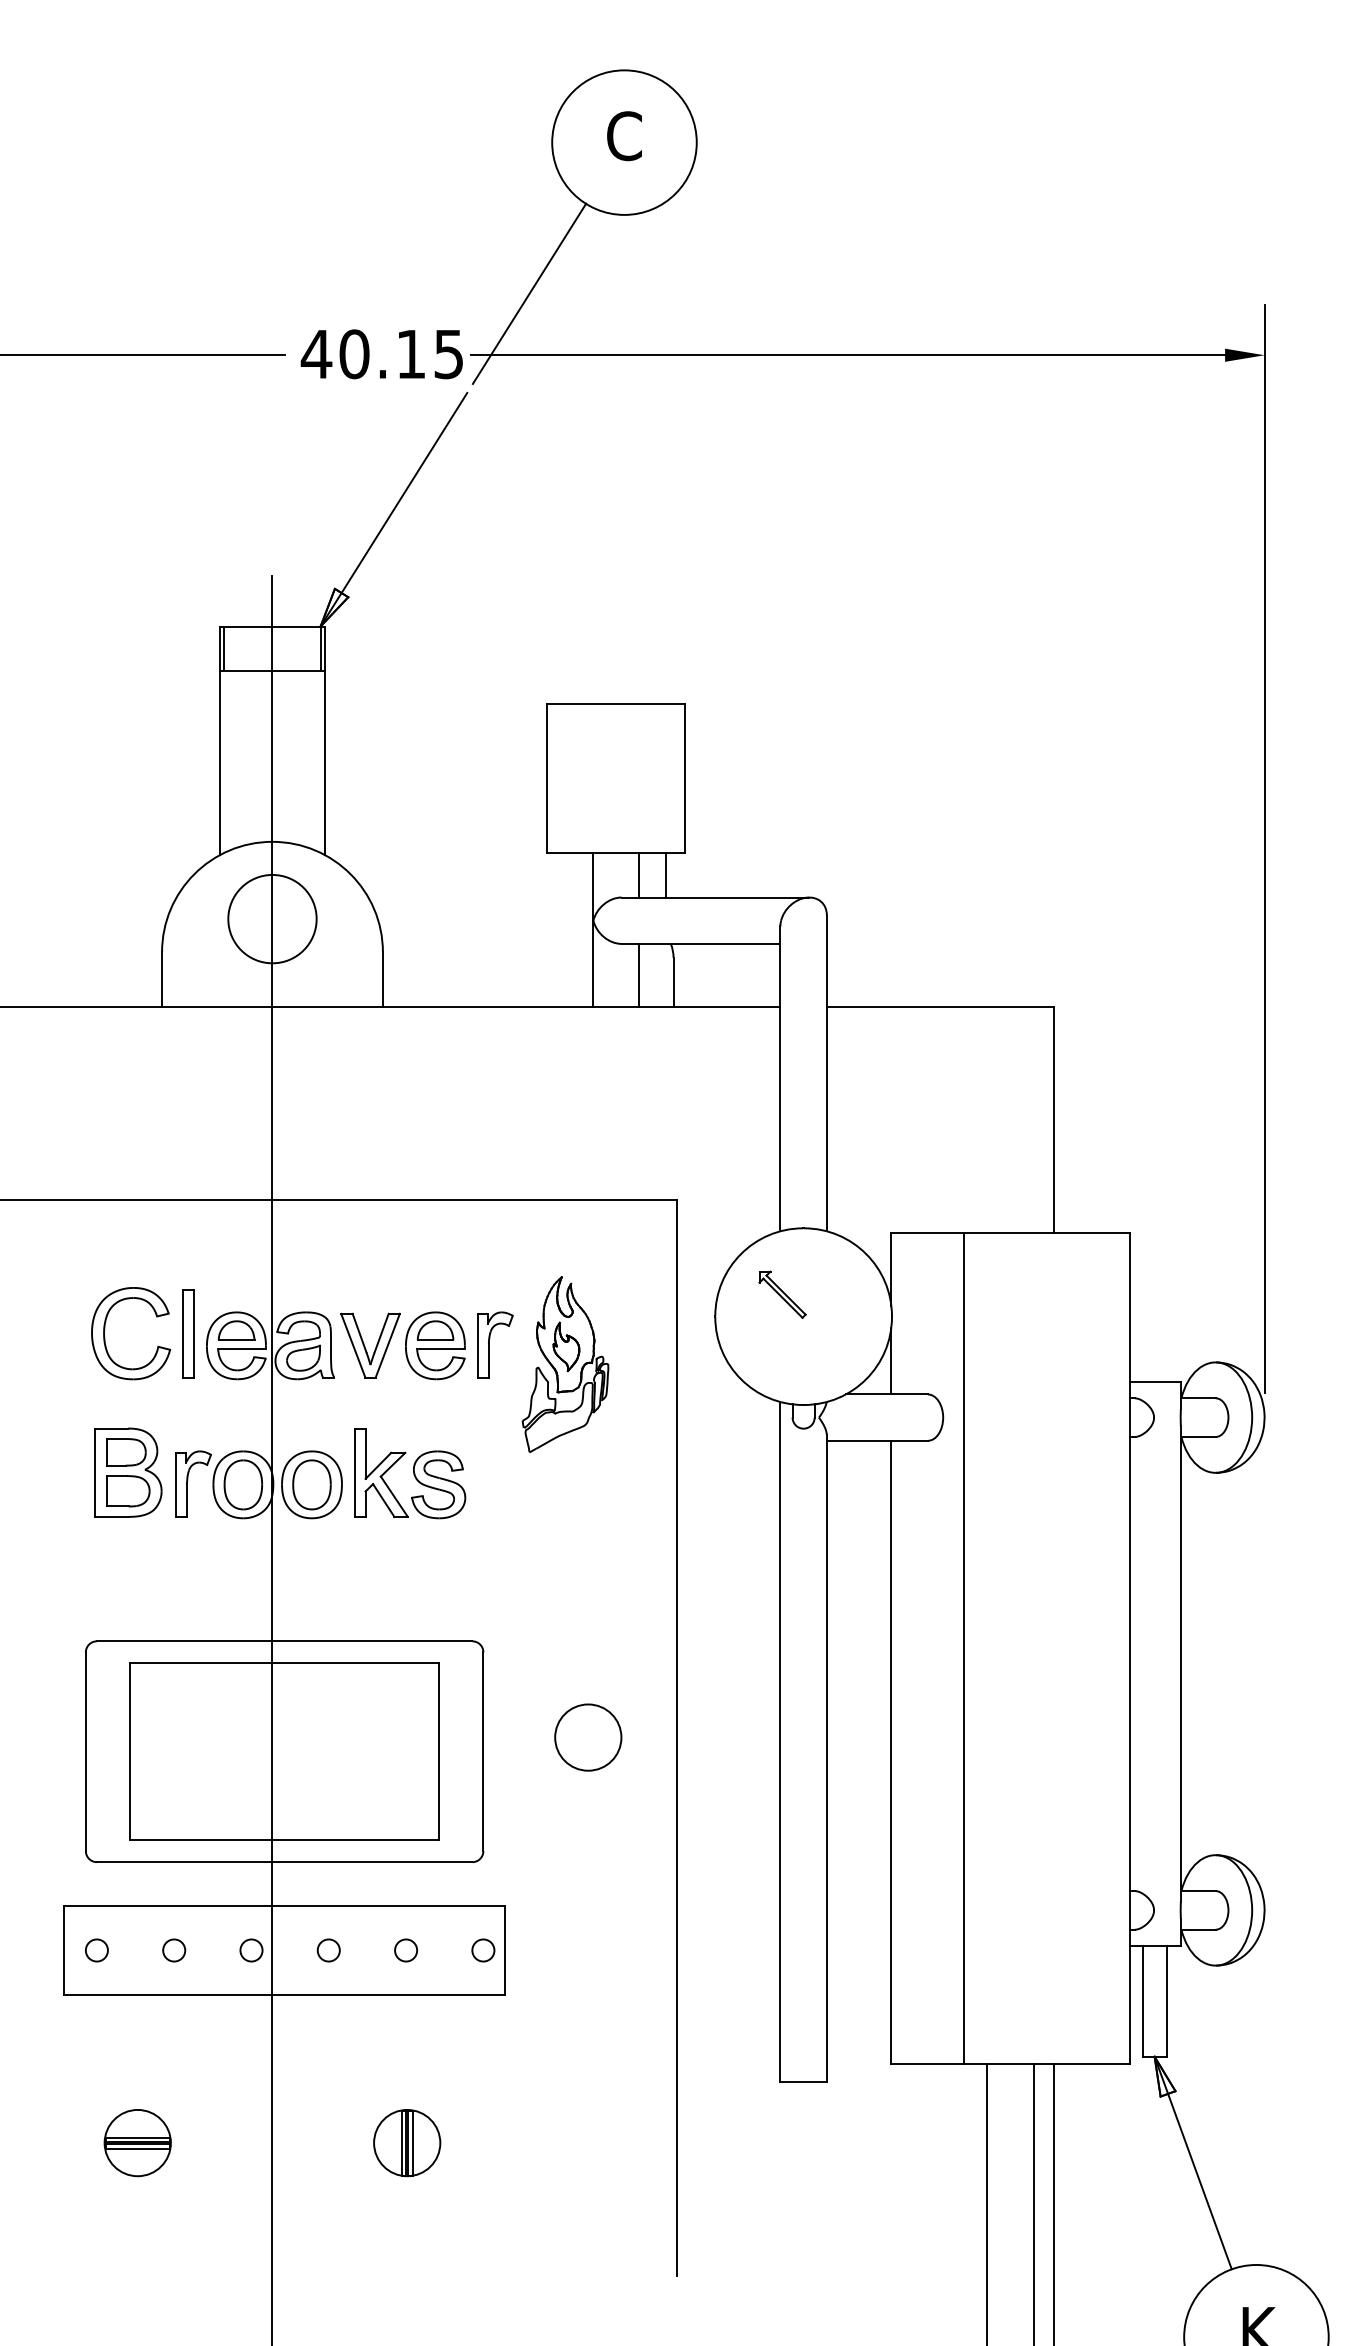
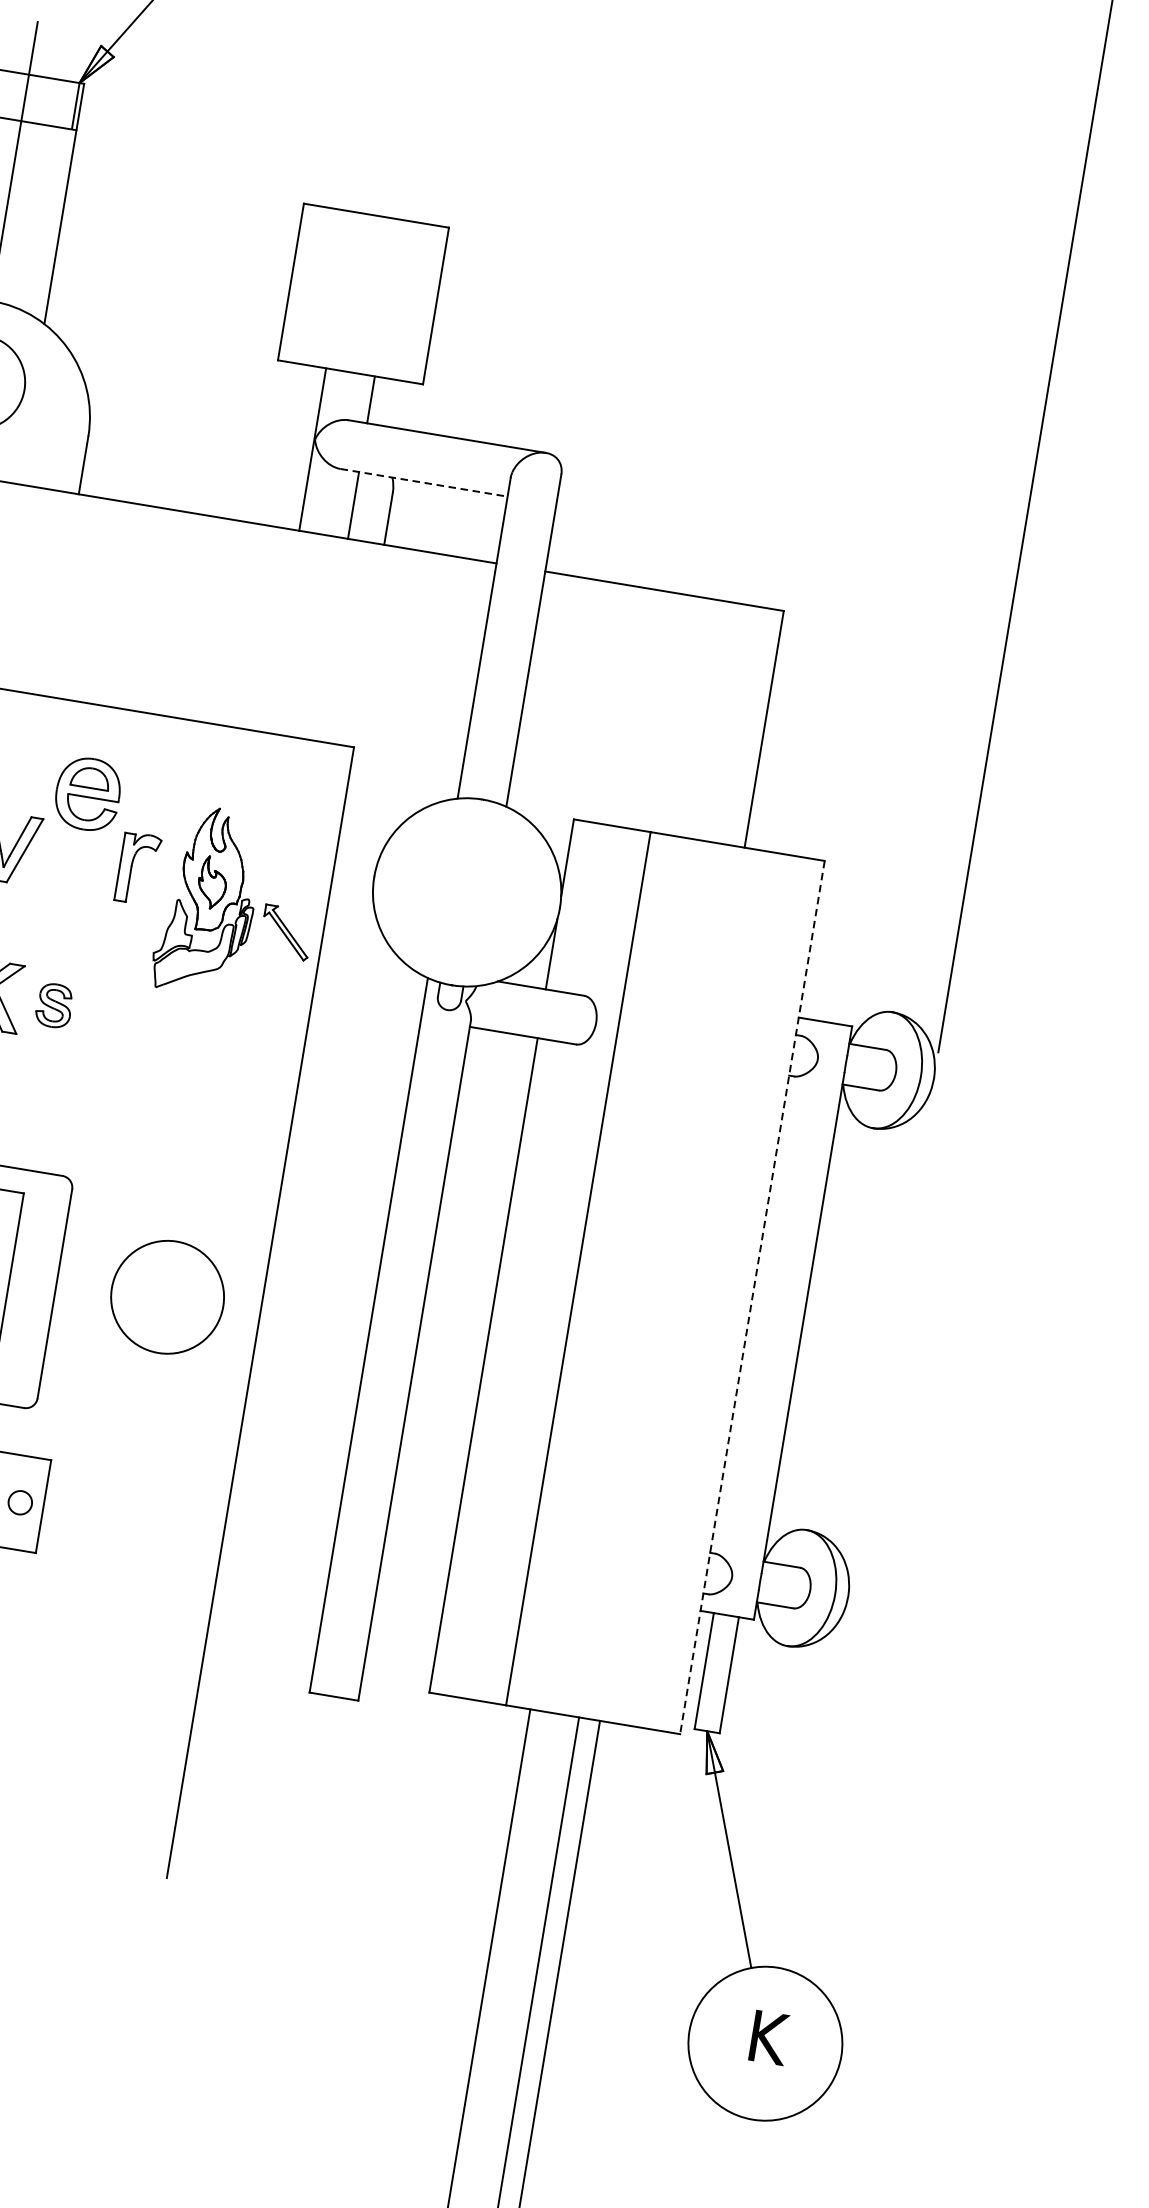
line: (666, 874) -> (399, 403), removed
line: (701, 943) -> (424, 482), solid -> dashed
part: (782, 1294) -> (286, 932), moved
part: (435, 1345) -> (88, 793), moved
part: (438, 1484) -> (54, 1005), size x0.6
line: (1130, 1648) -> (752, 1297), solid -> dashed
circle: (588, 1737) -> (167, 1297), size x1.6

